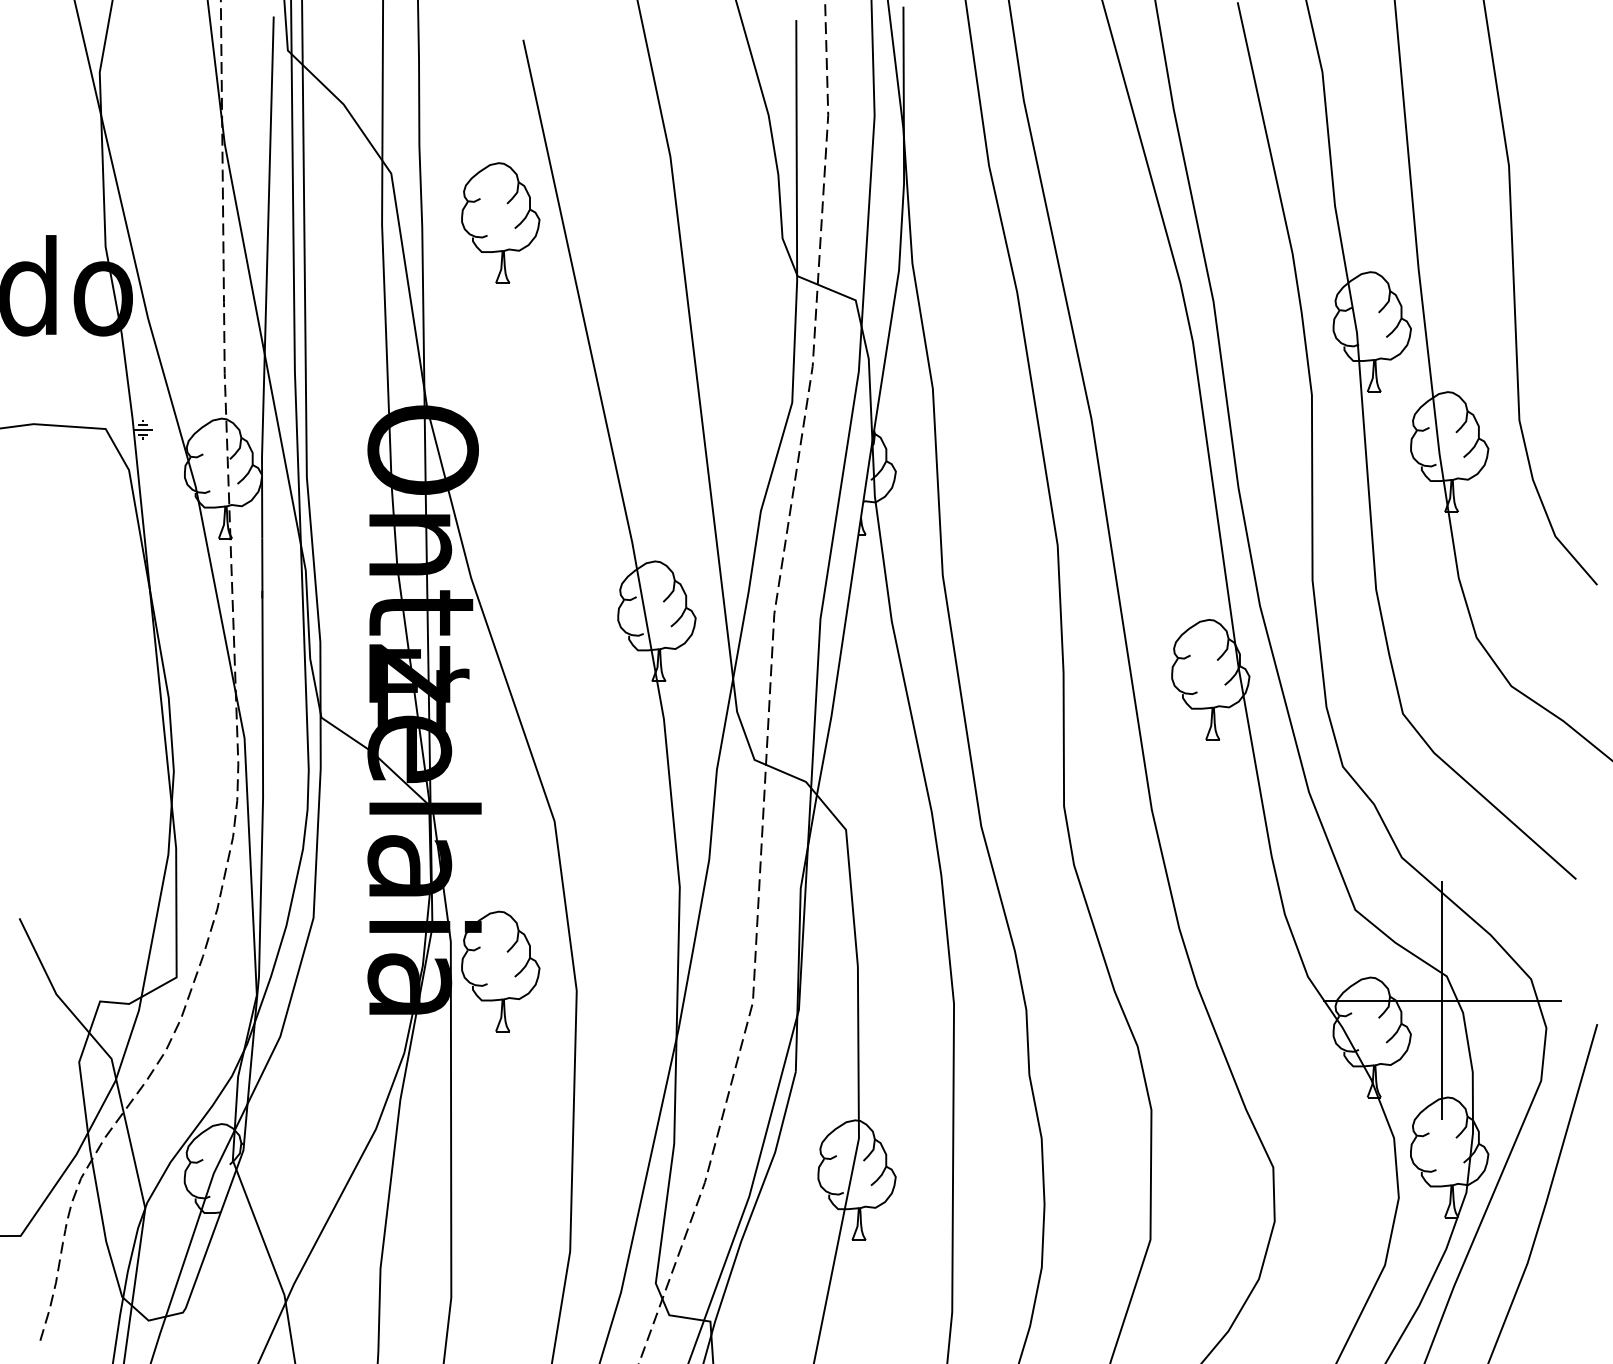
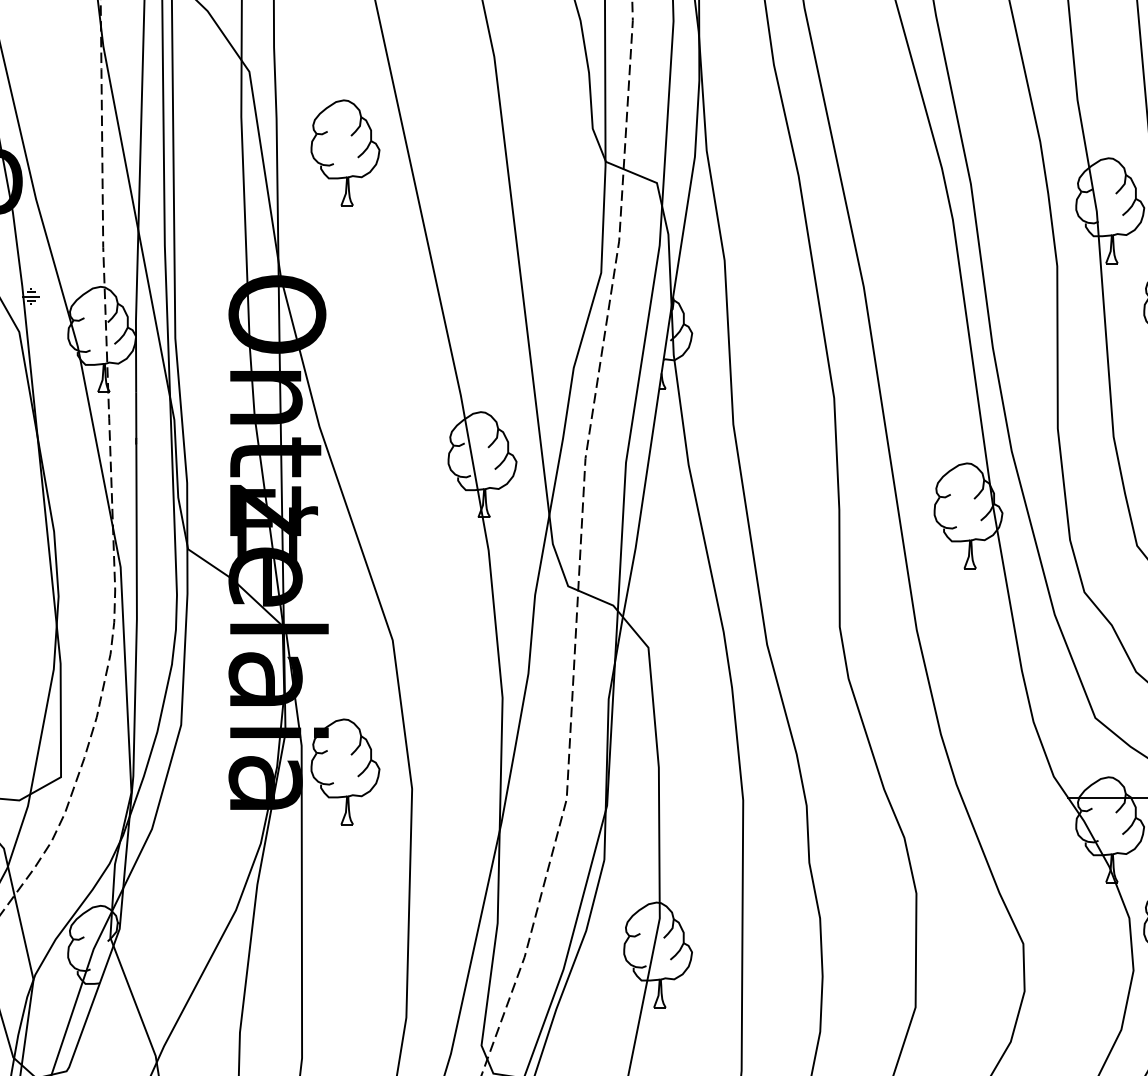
part: (500, 222) -> (345, 152), moved

